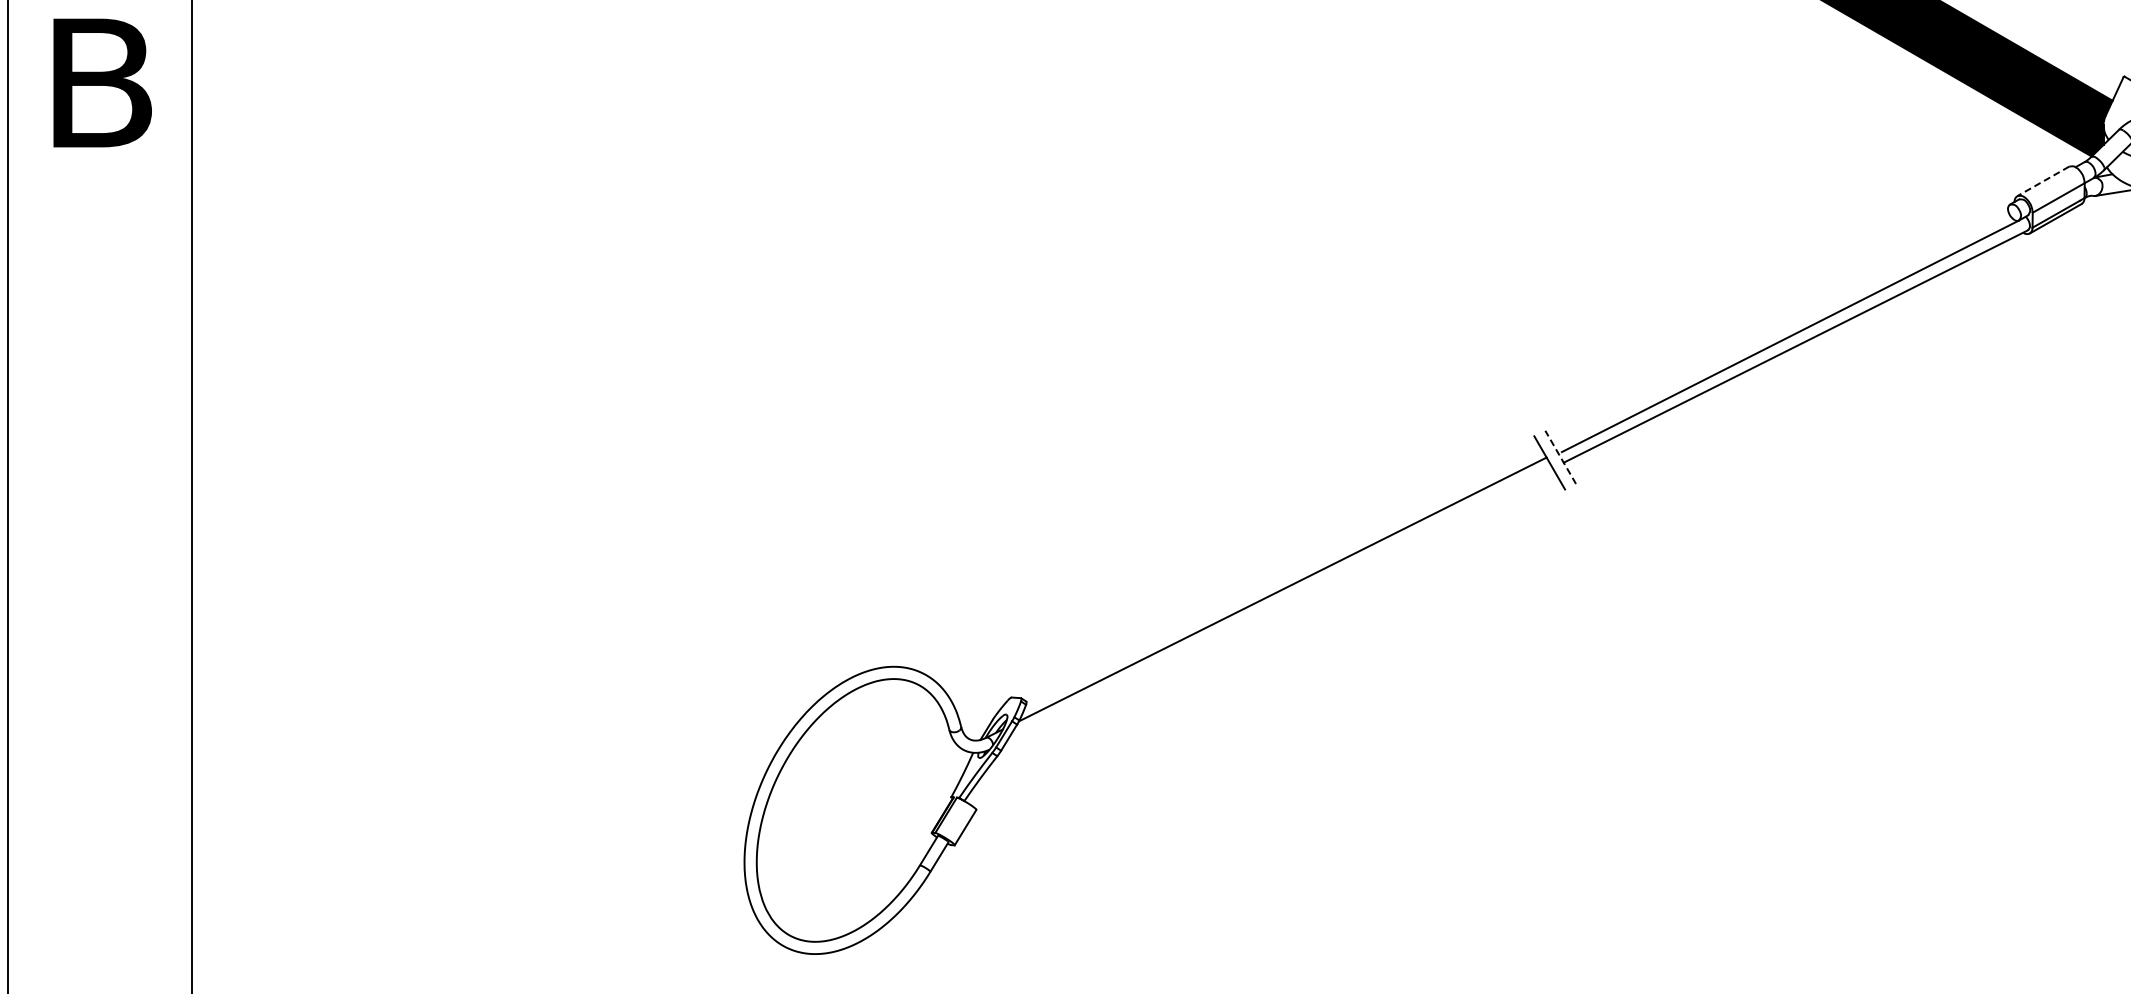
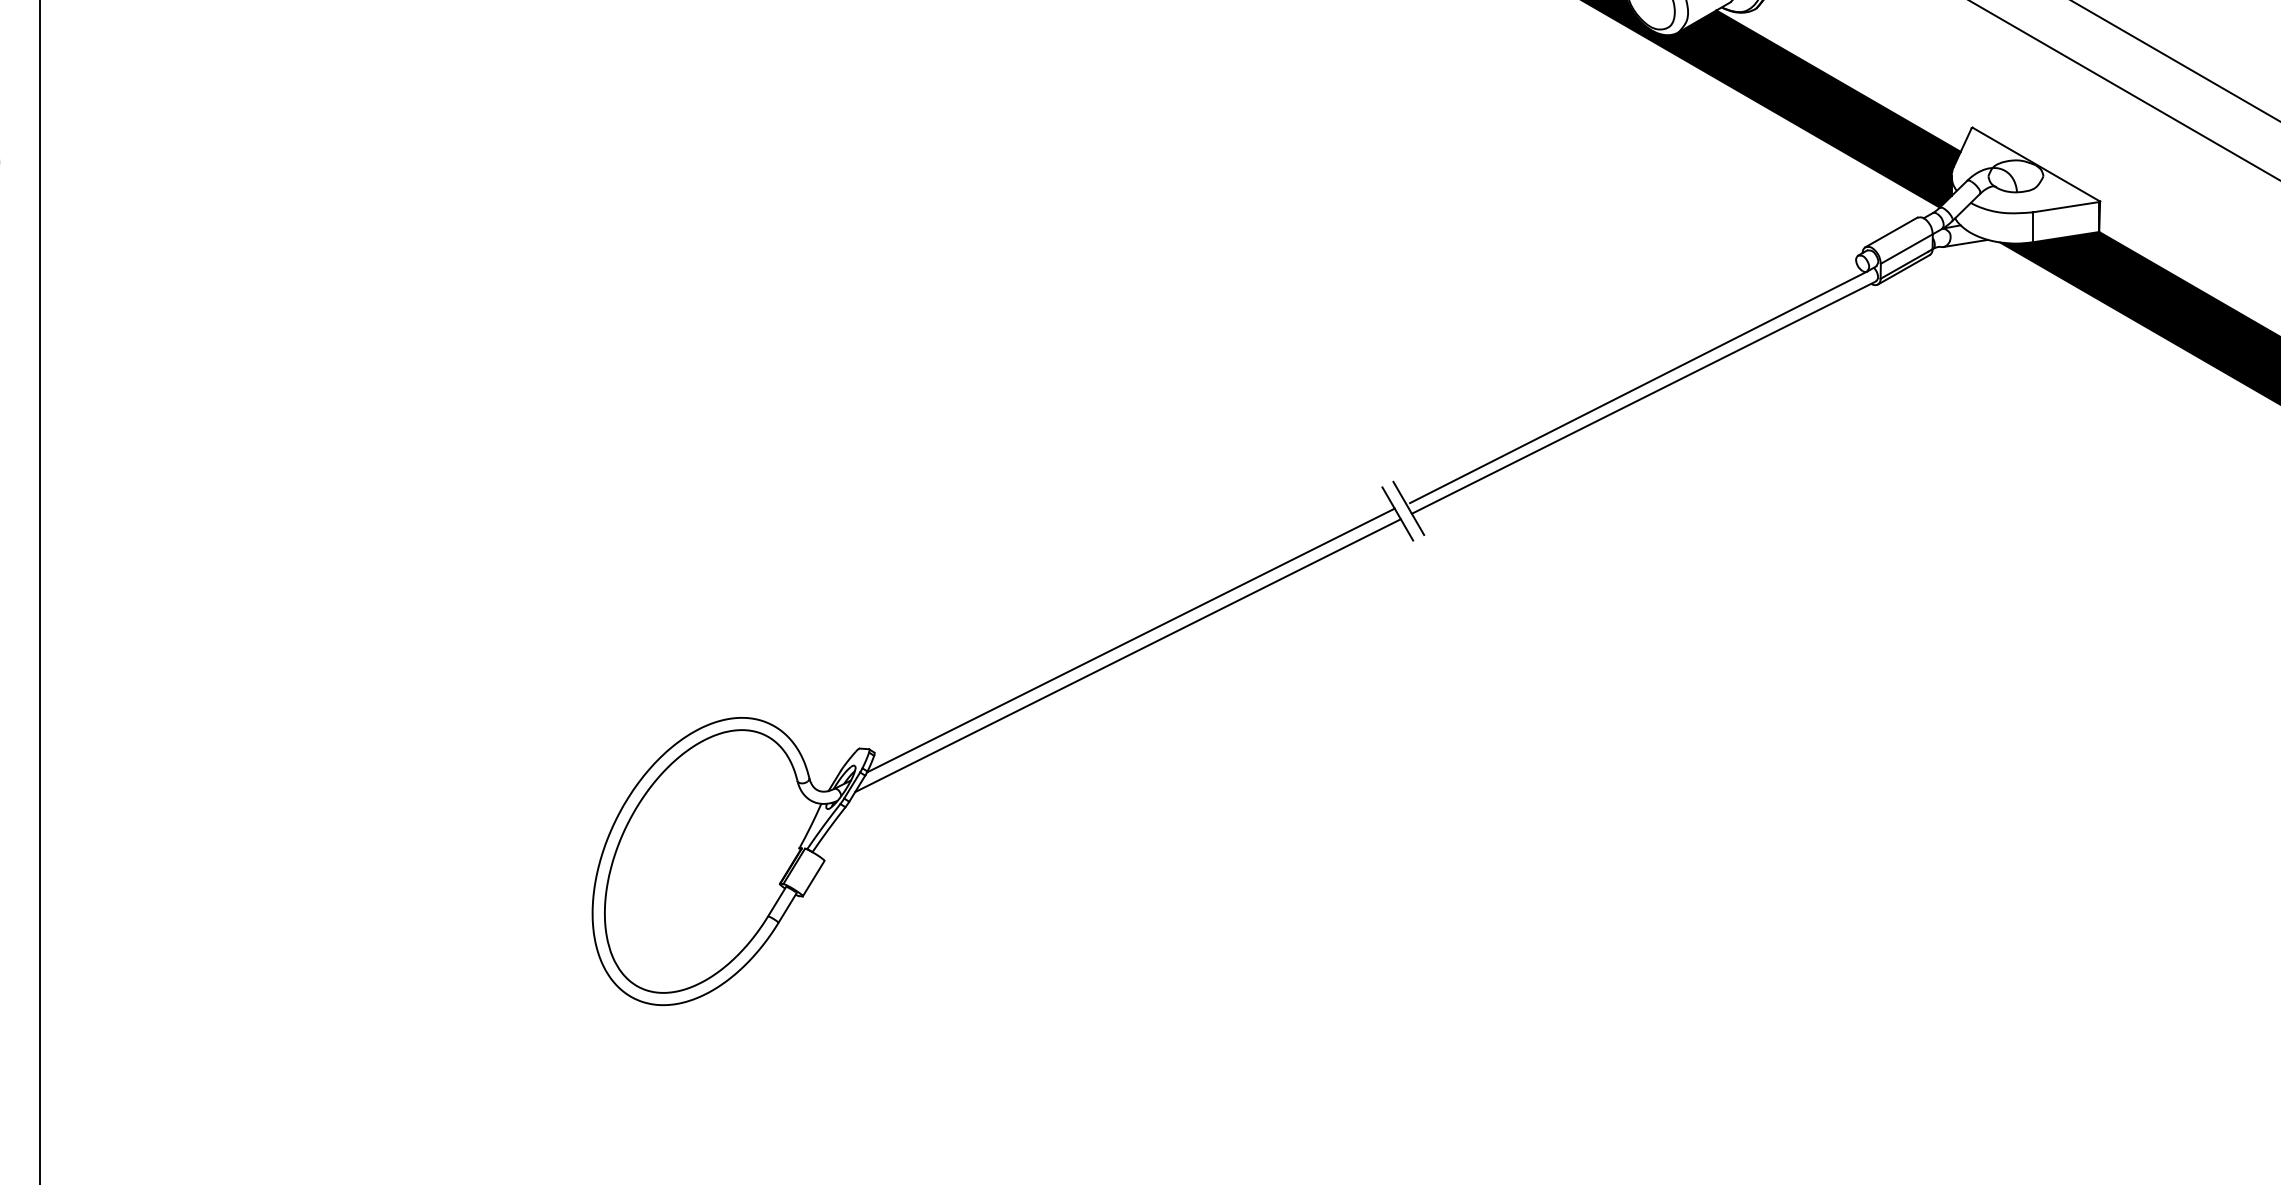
line: (2043, 181) -> (1891, 232), dashed -> solid
line: (1560, 457) -> (1408, 508), dashed -> solid
line: (1279, 604) -> (1127, 655), added

